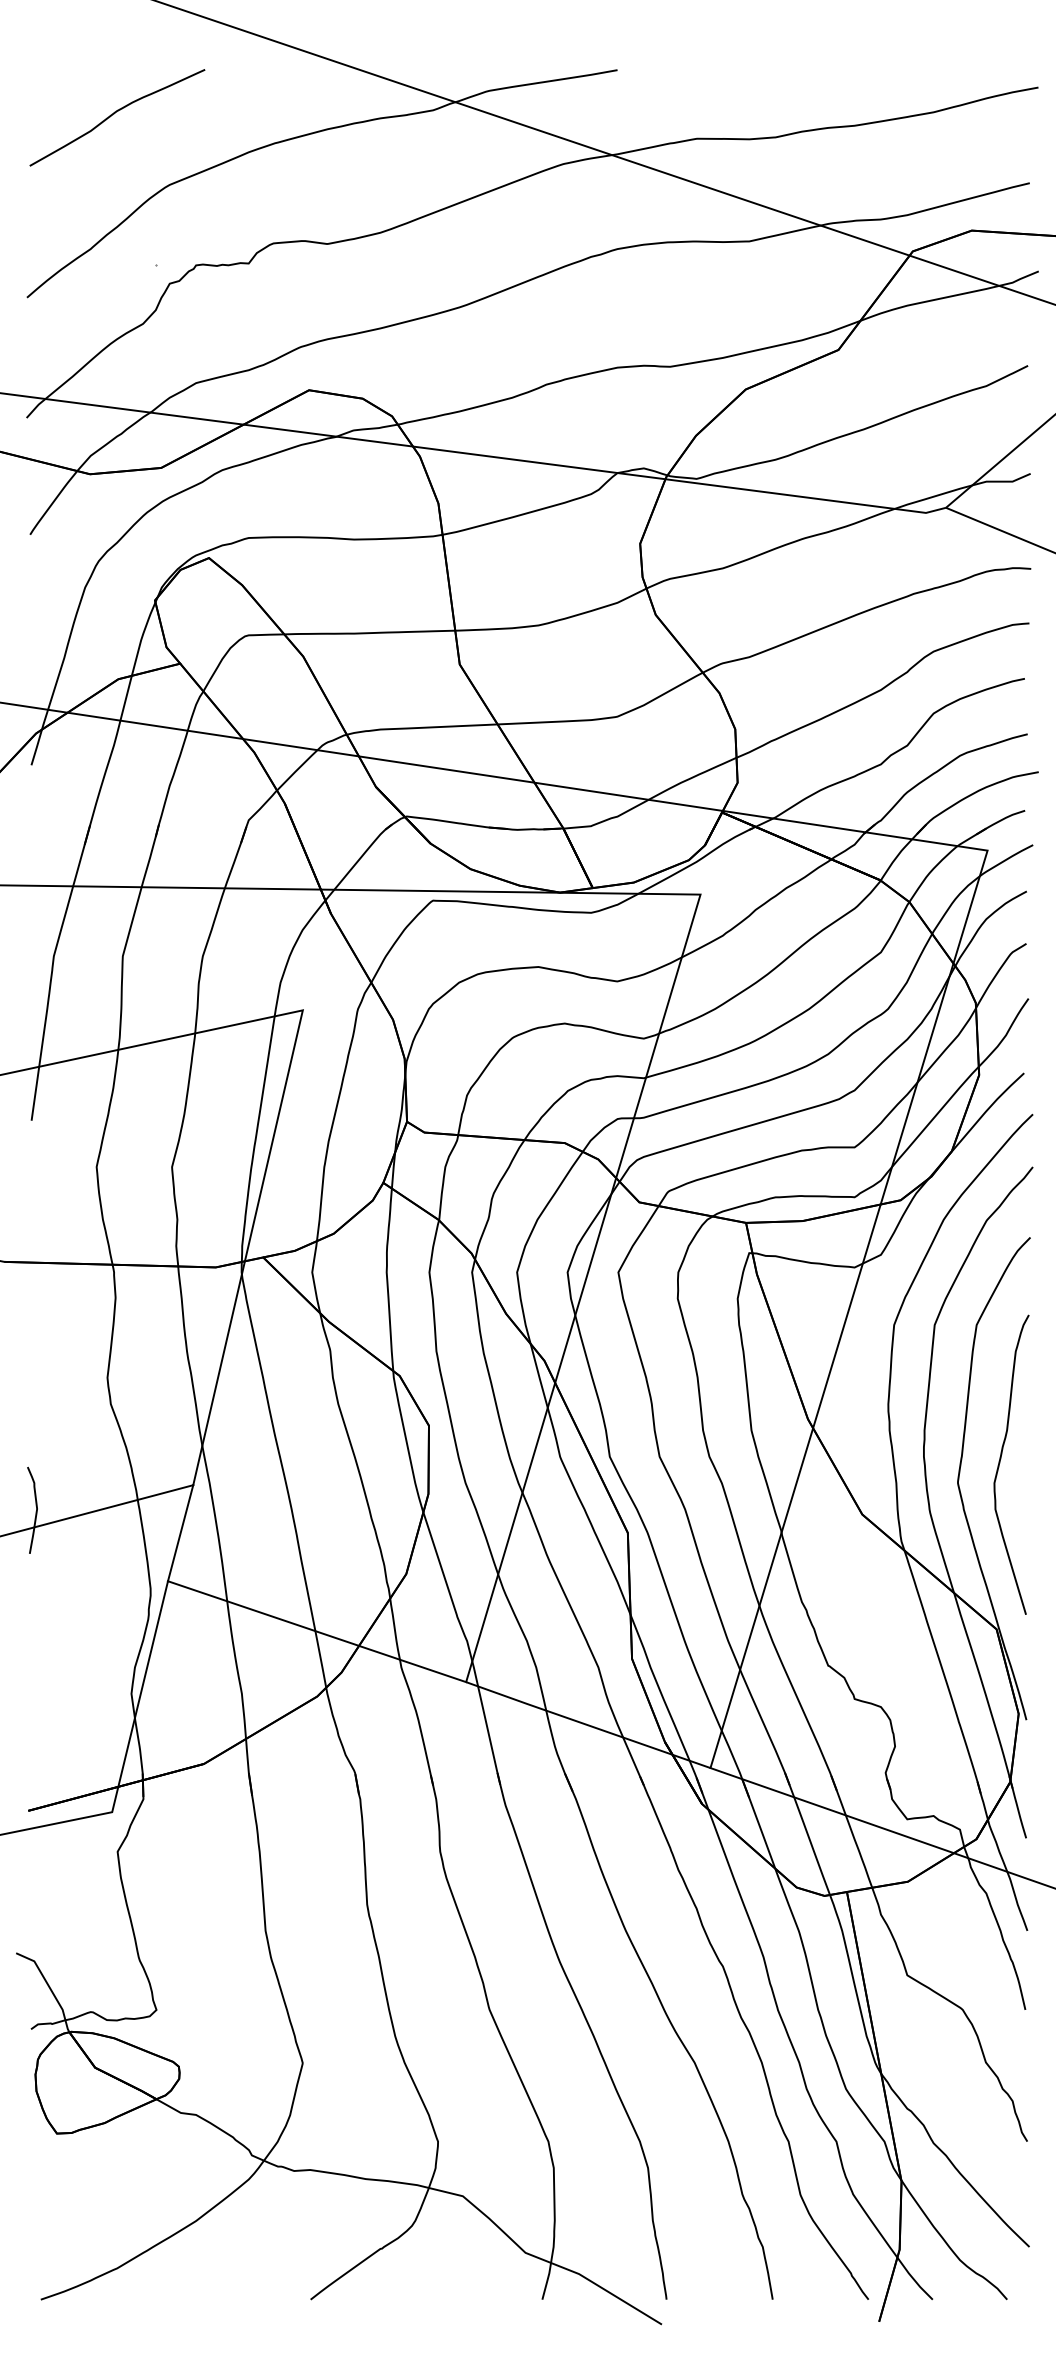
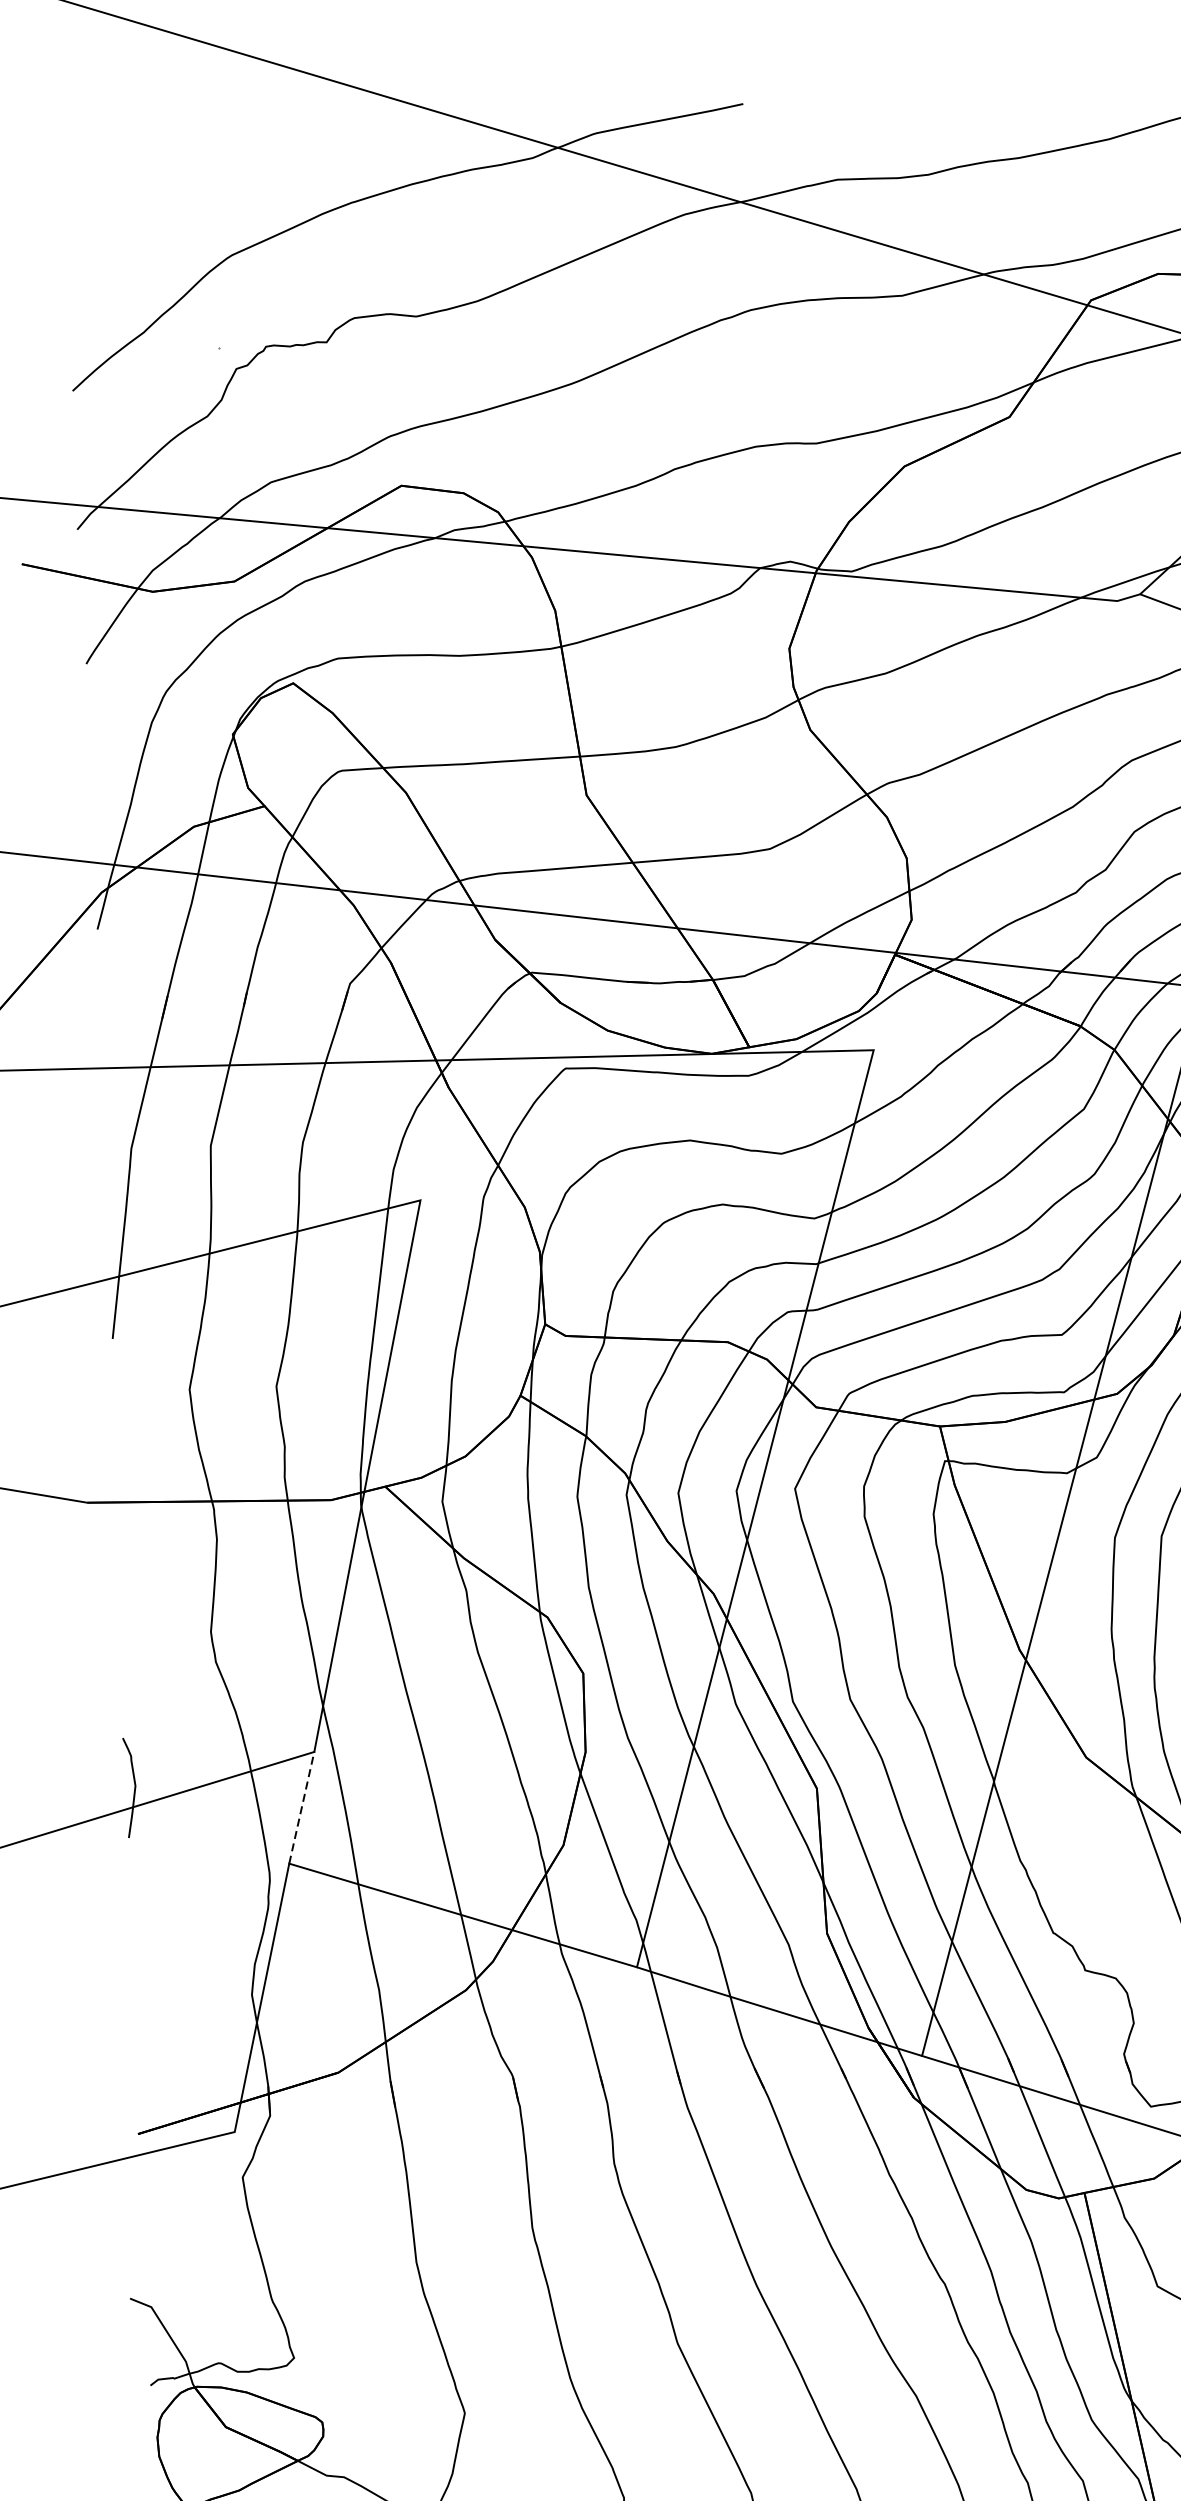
curve: (114, 114) -> (165, 176), removed
line: (180, 1533) -> (301, 1808), solid -> dashed

